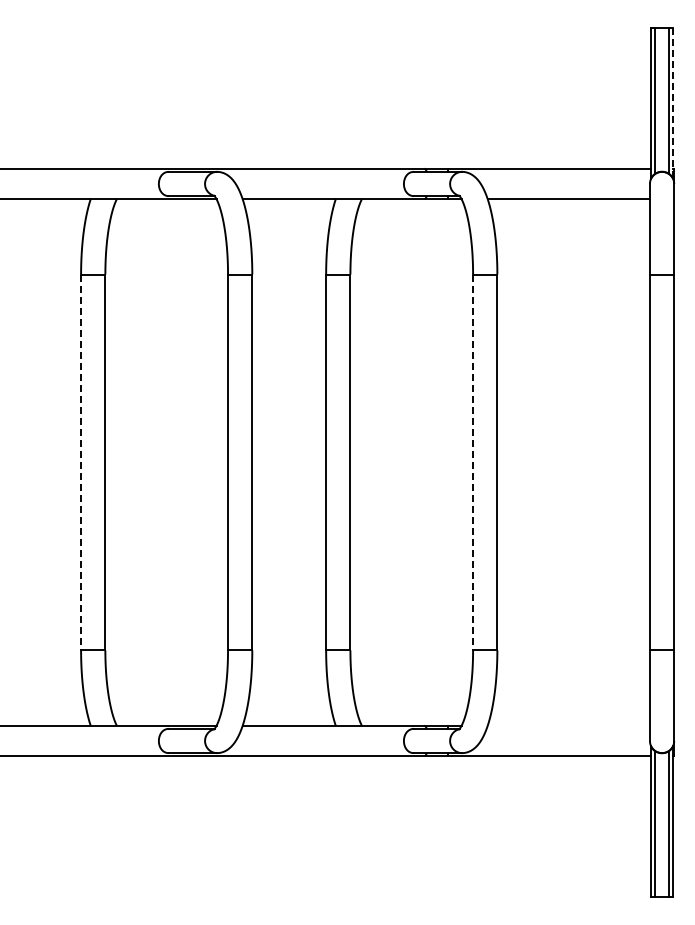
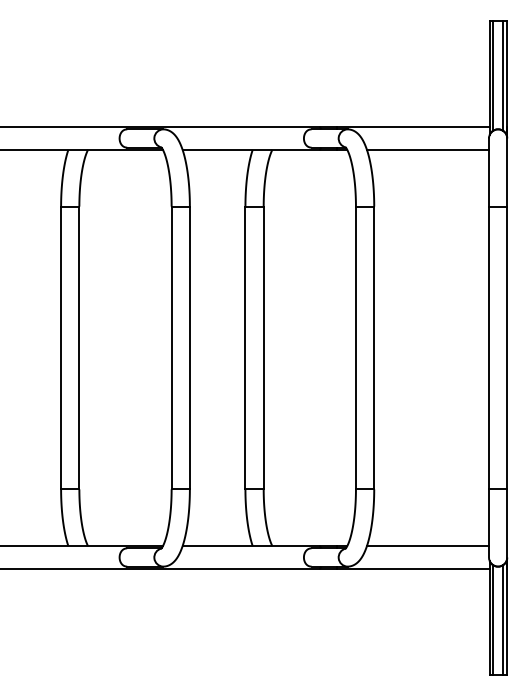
line: (673, 103) -> (506, 77), dashed -> solid
line: (81, 462) -> (61, 348), dashed -> solid
line: (473, 462) -> (356, 348), dashed -> solid
line: (568, 725) -> (427, 545), added

